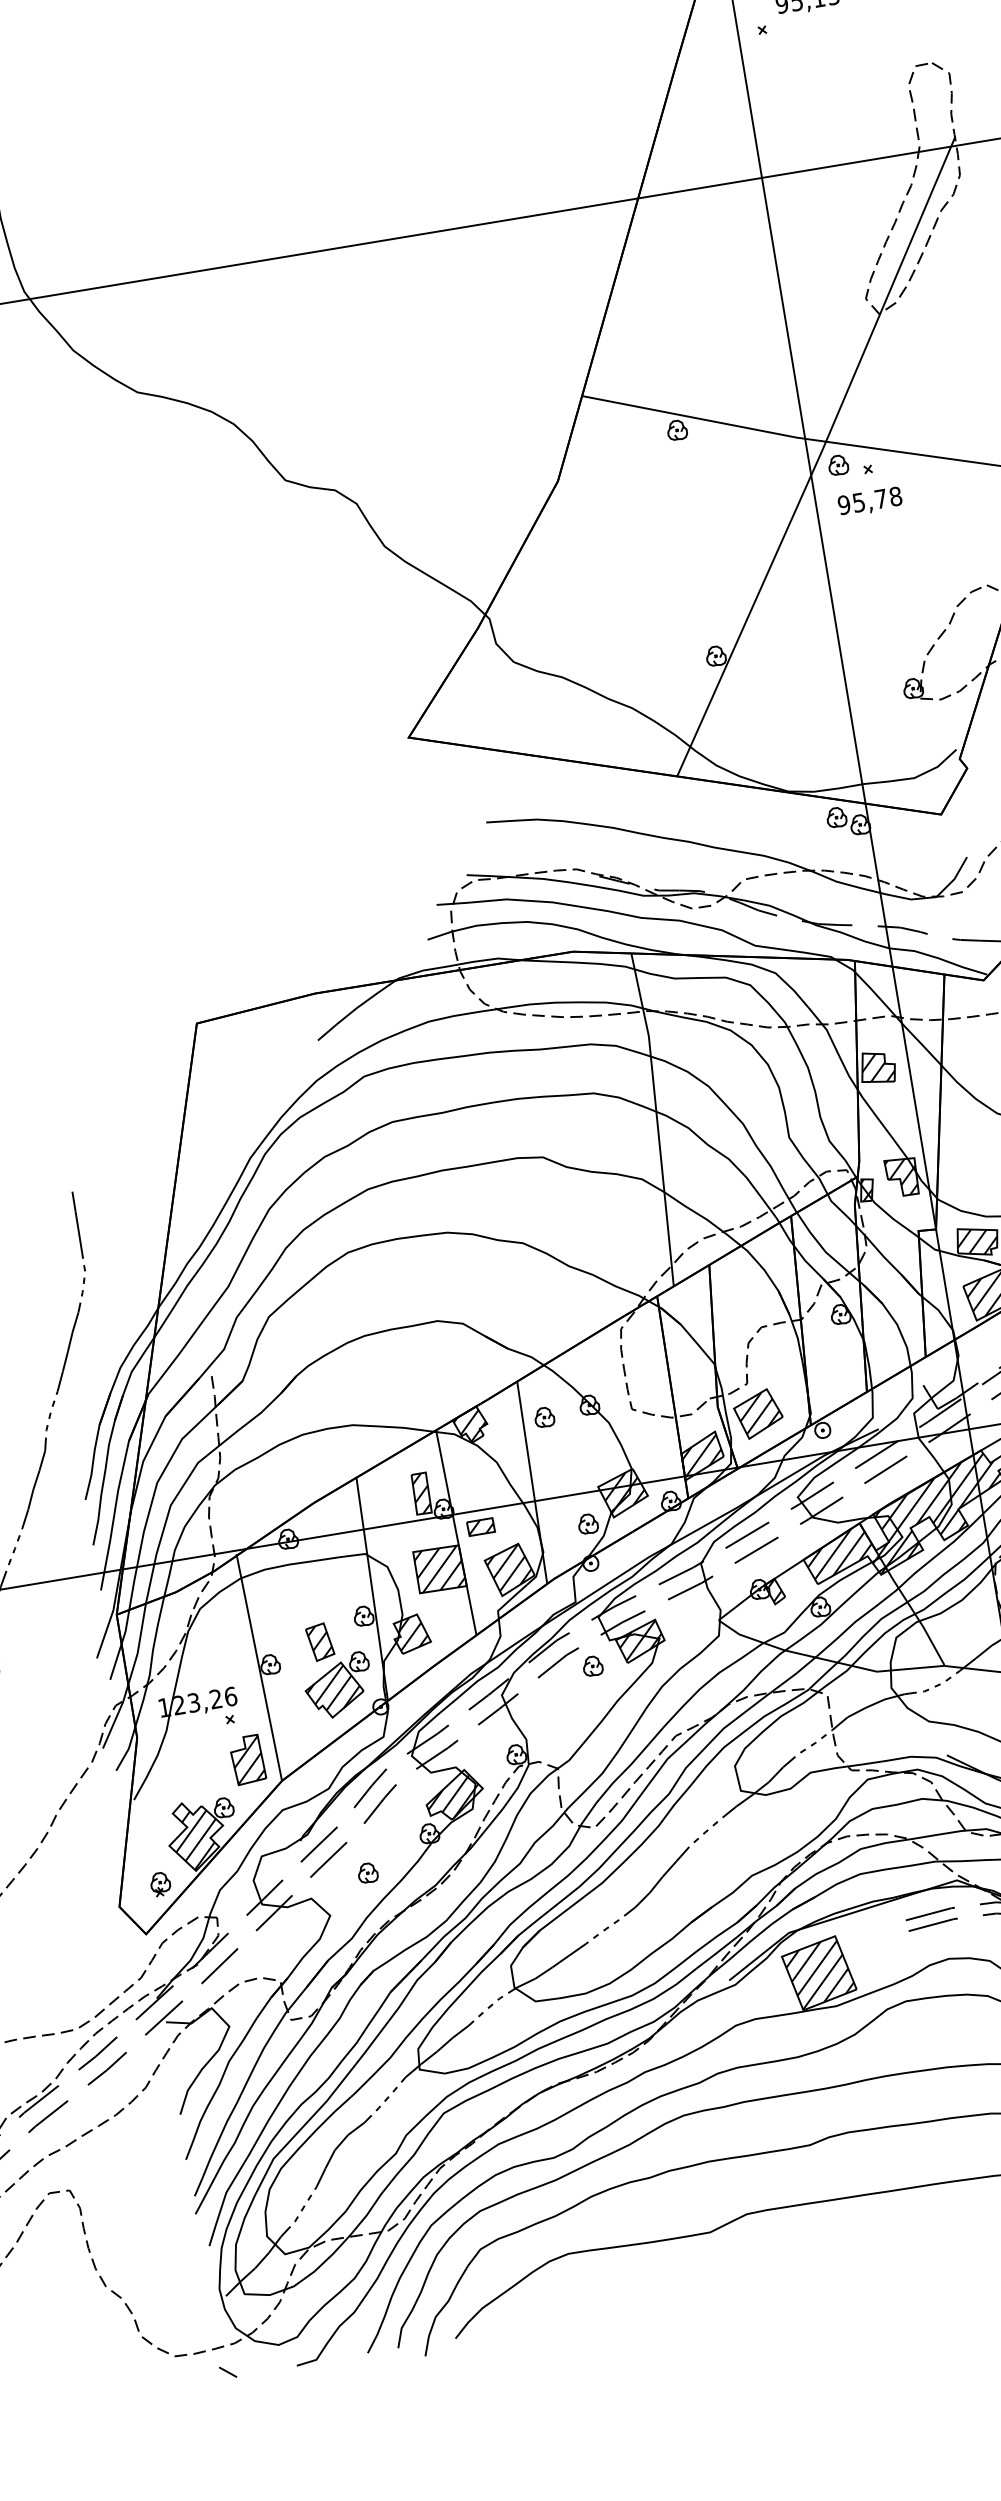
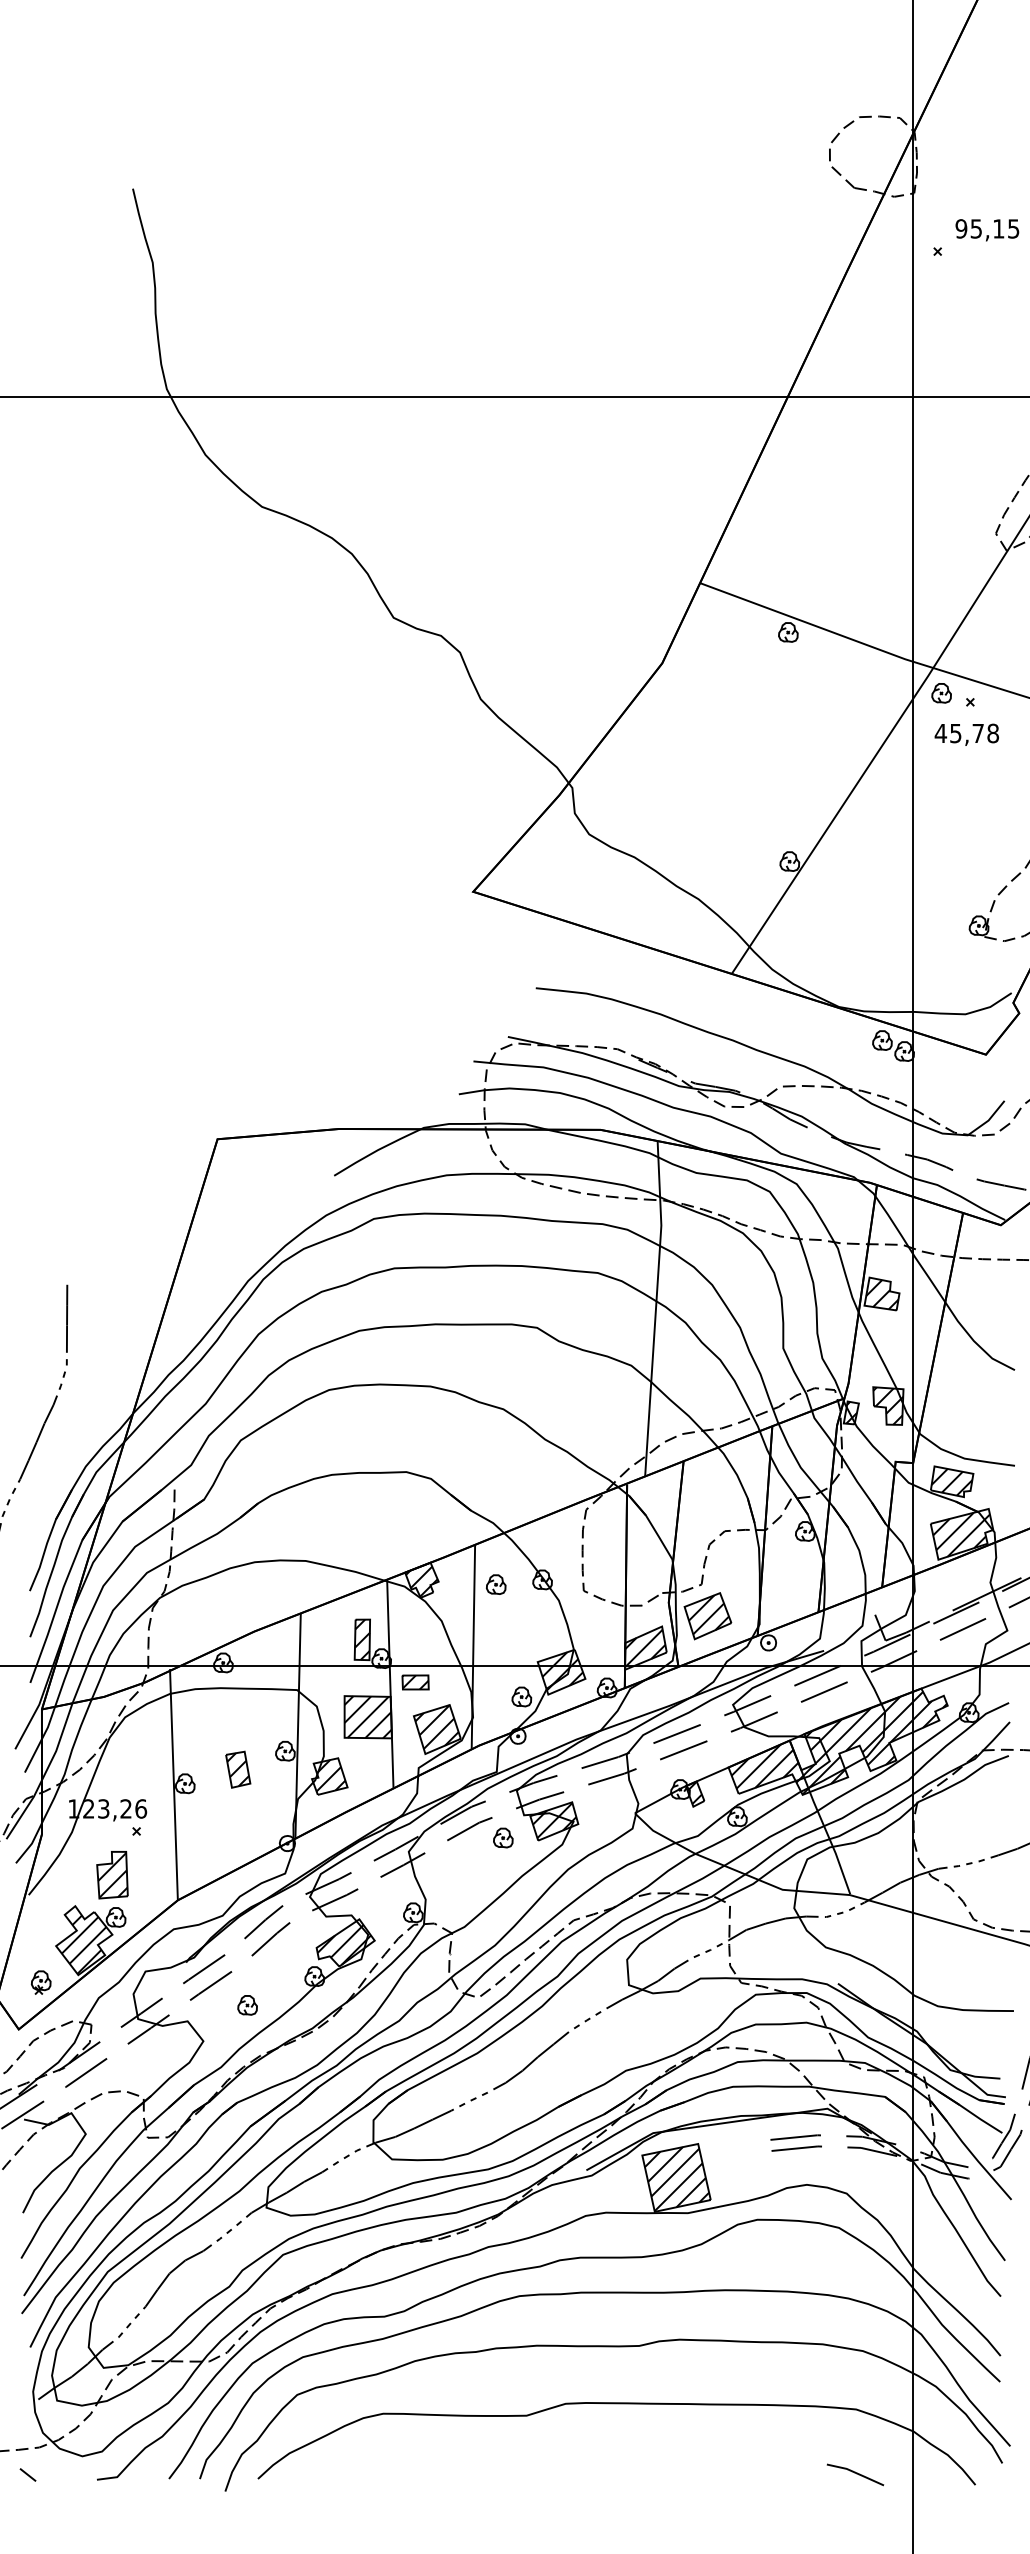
text: (843, 505) -> (940, 733), 95,78 -> 45,78
part: (338, 1686) -> (248, 1816), removed
part: (247, 1760) -> (112, 1875), moved

